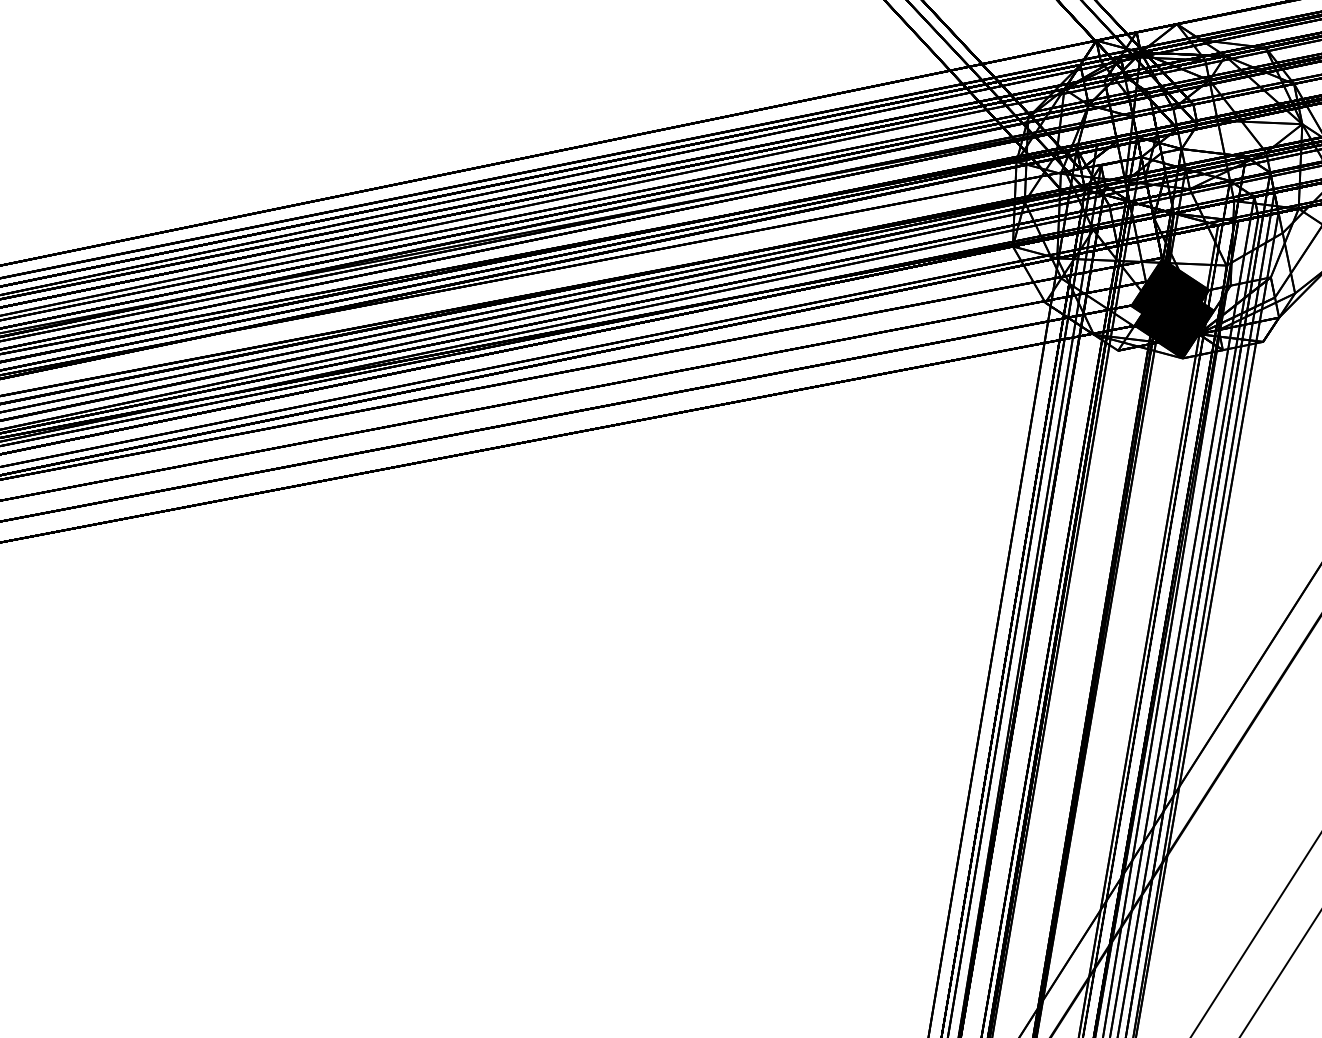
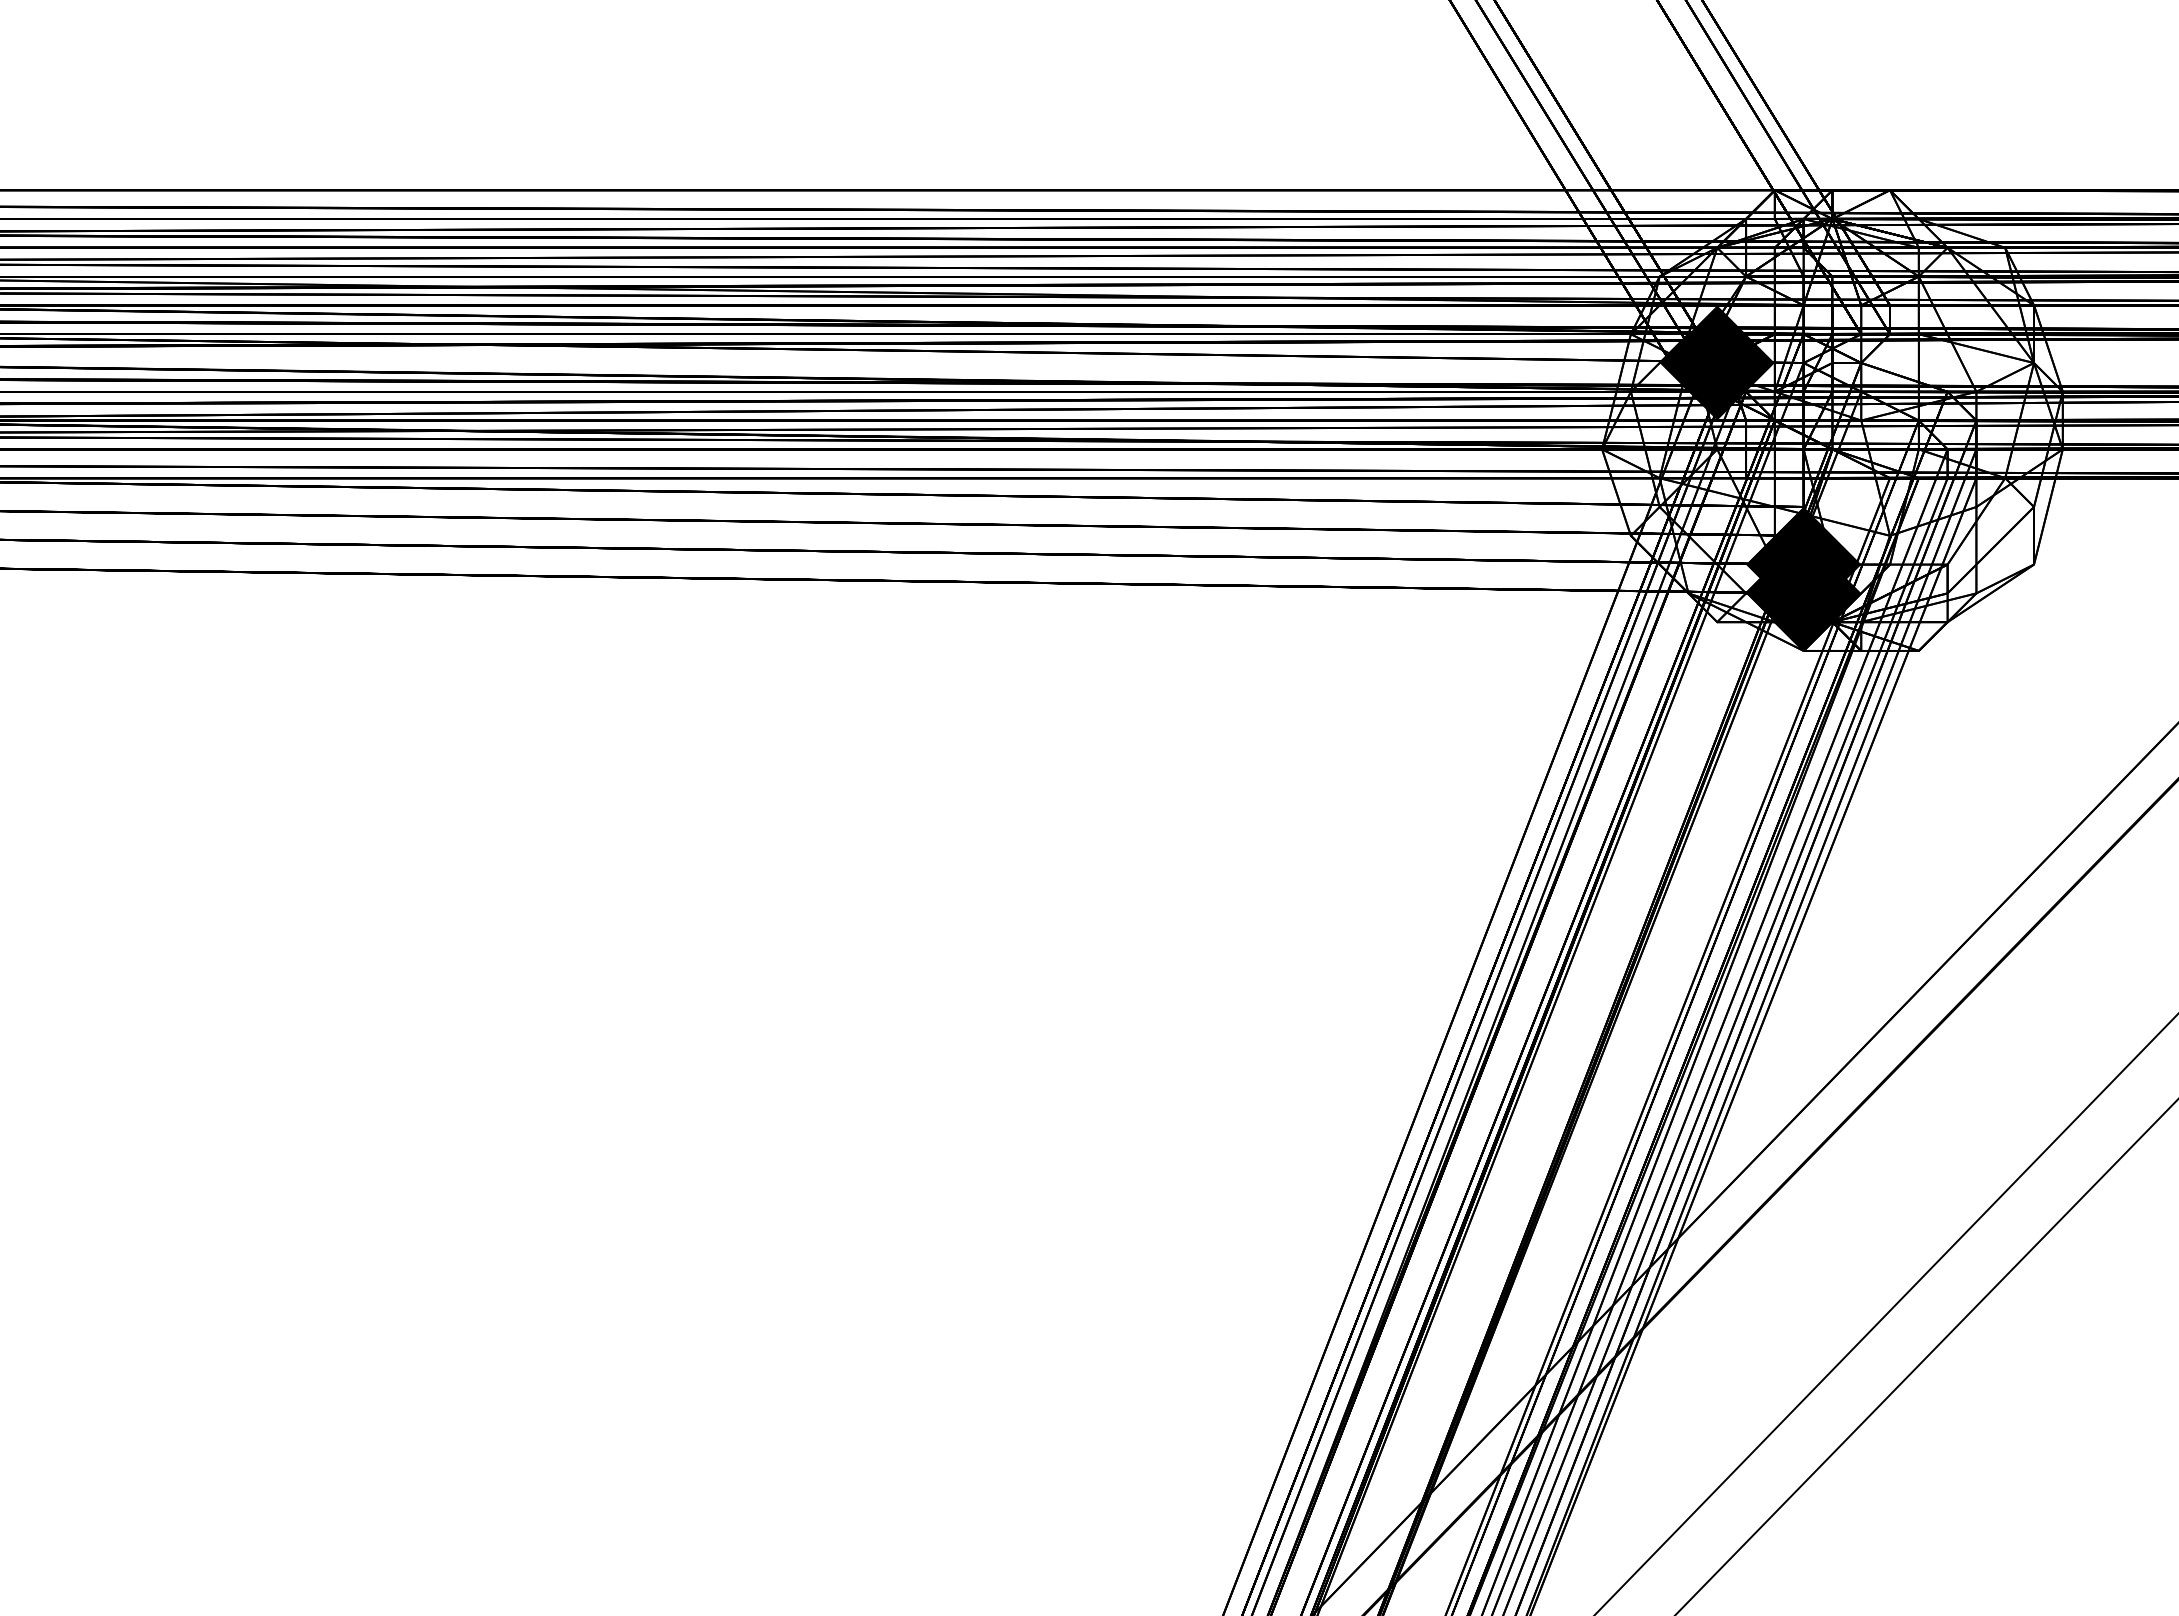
fill: (1080, 169) -> (1716, 362), added

